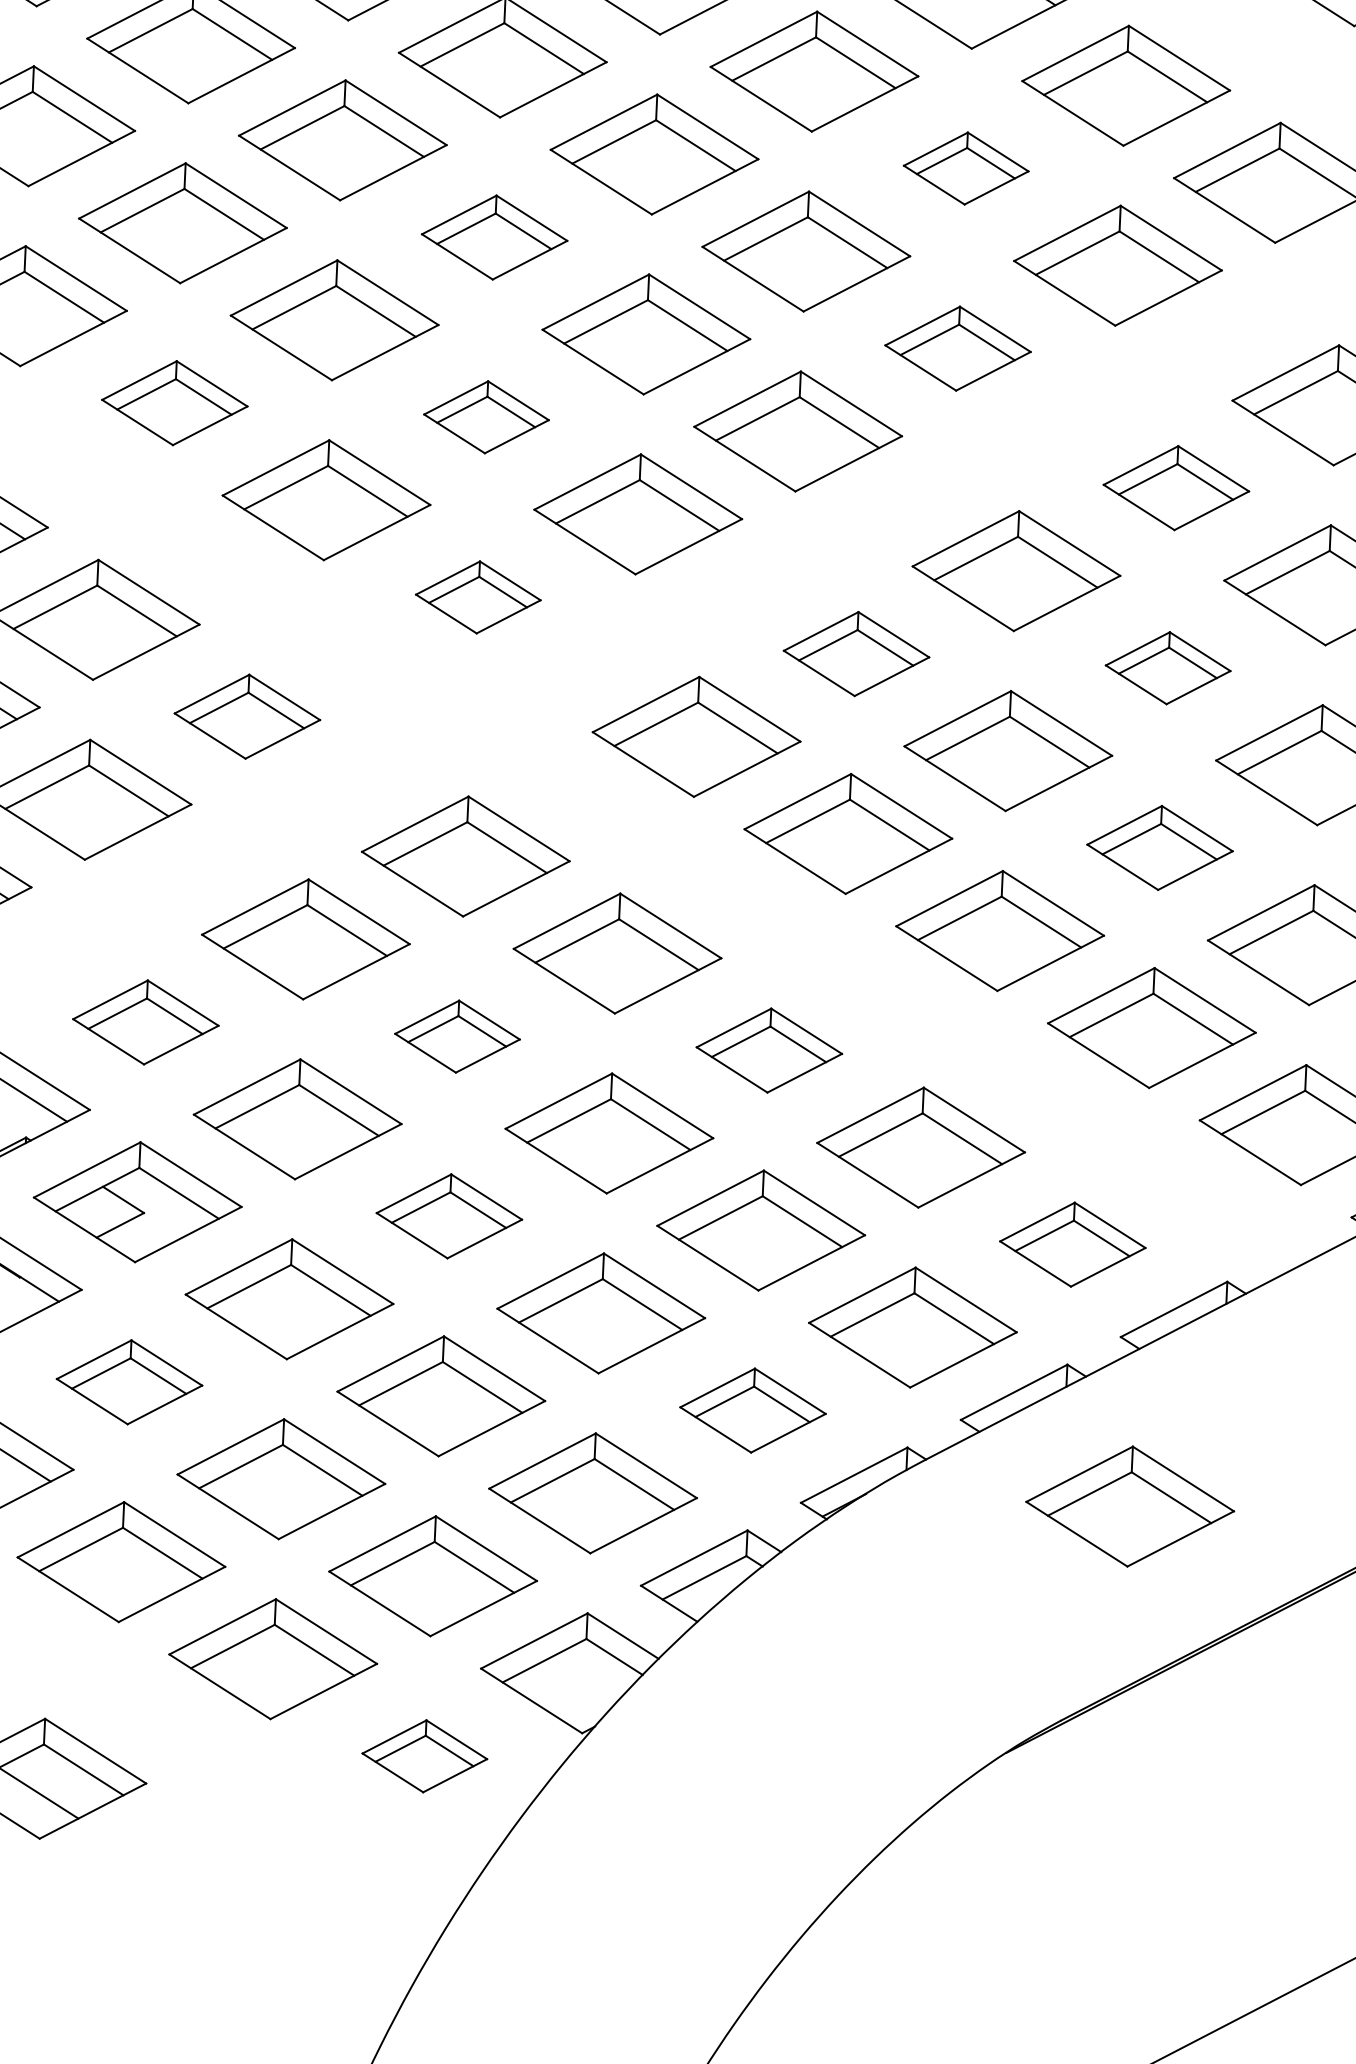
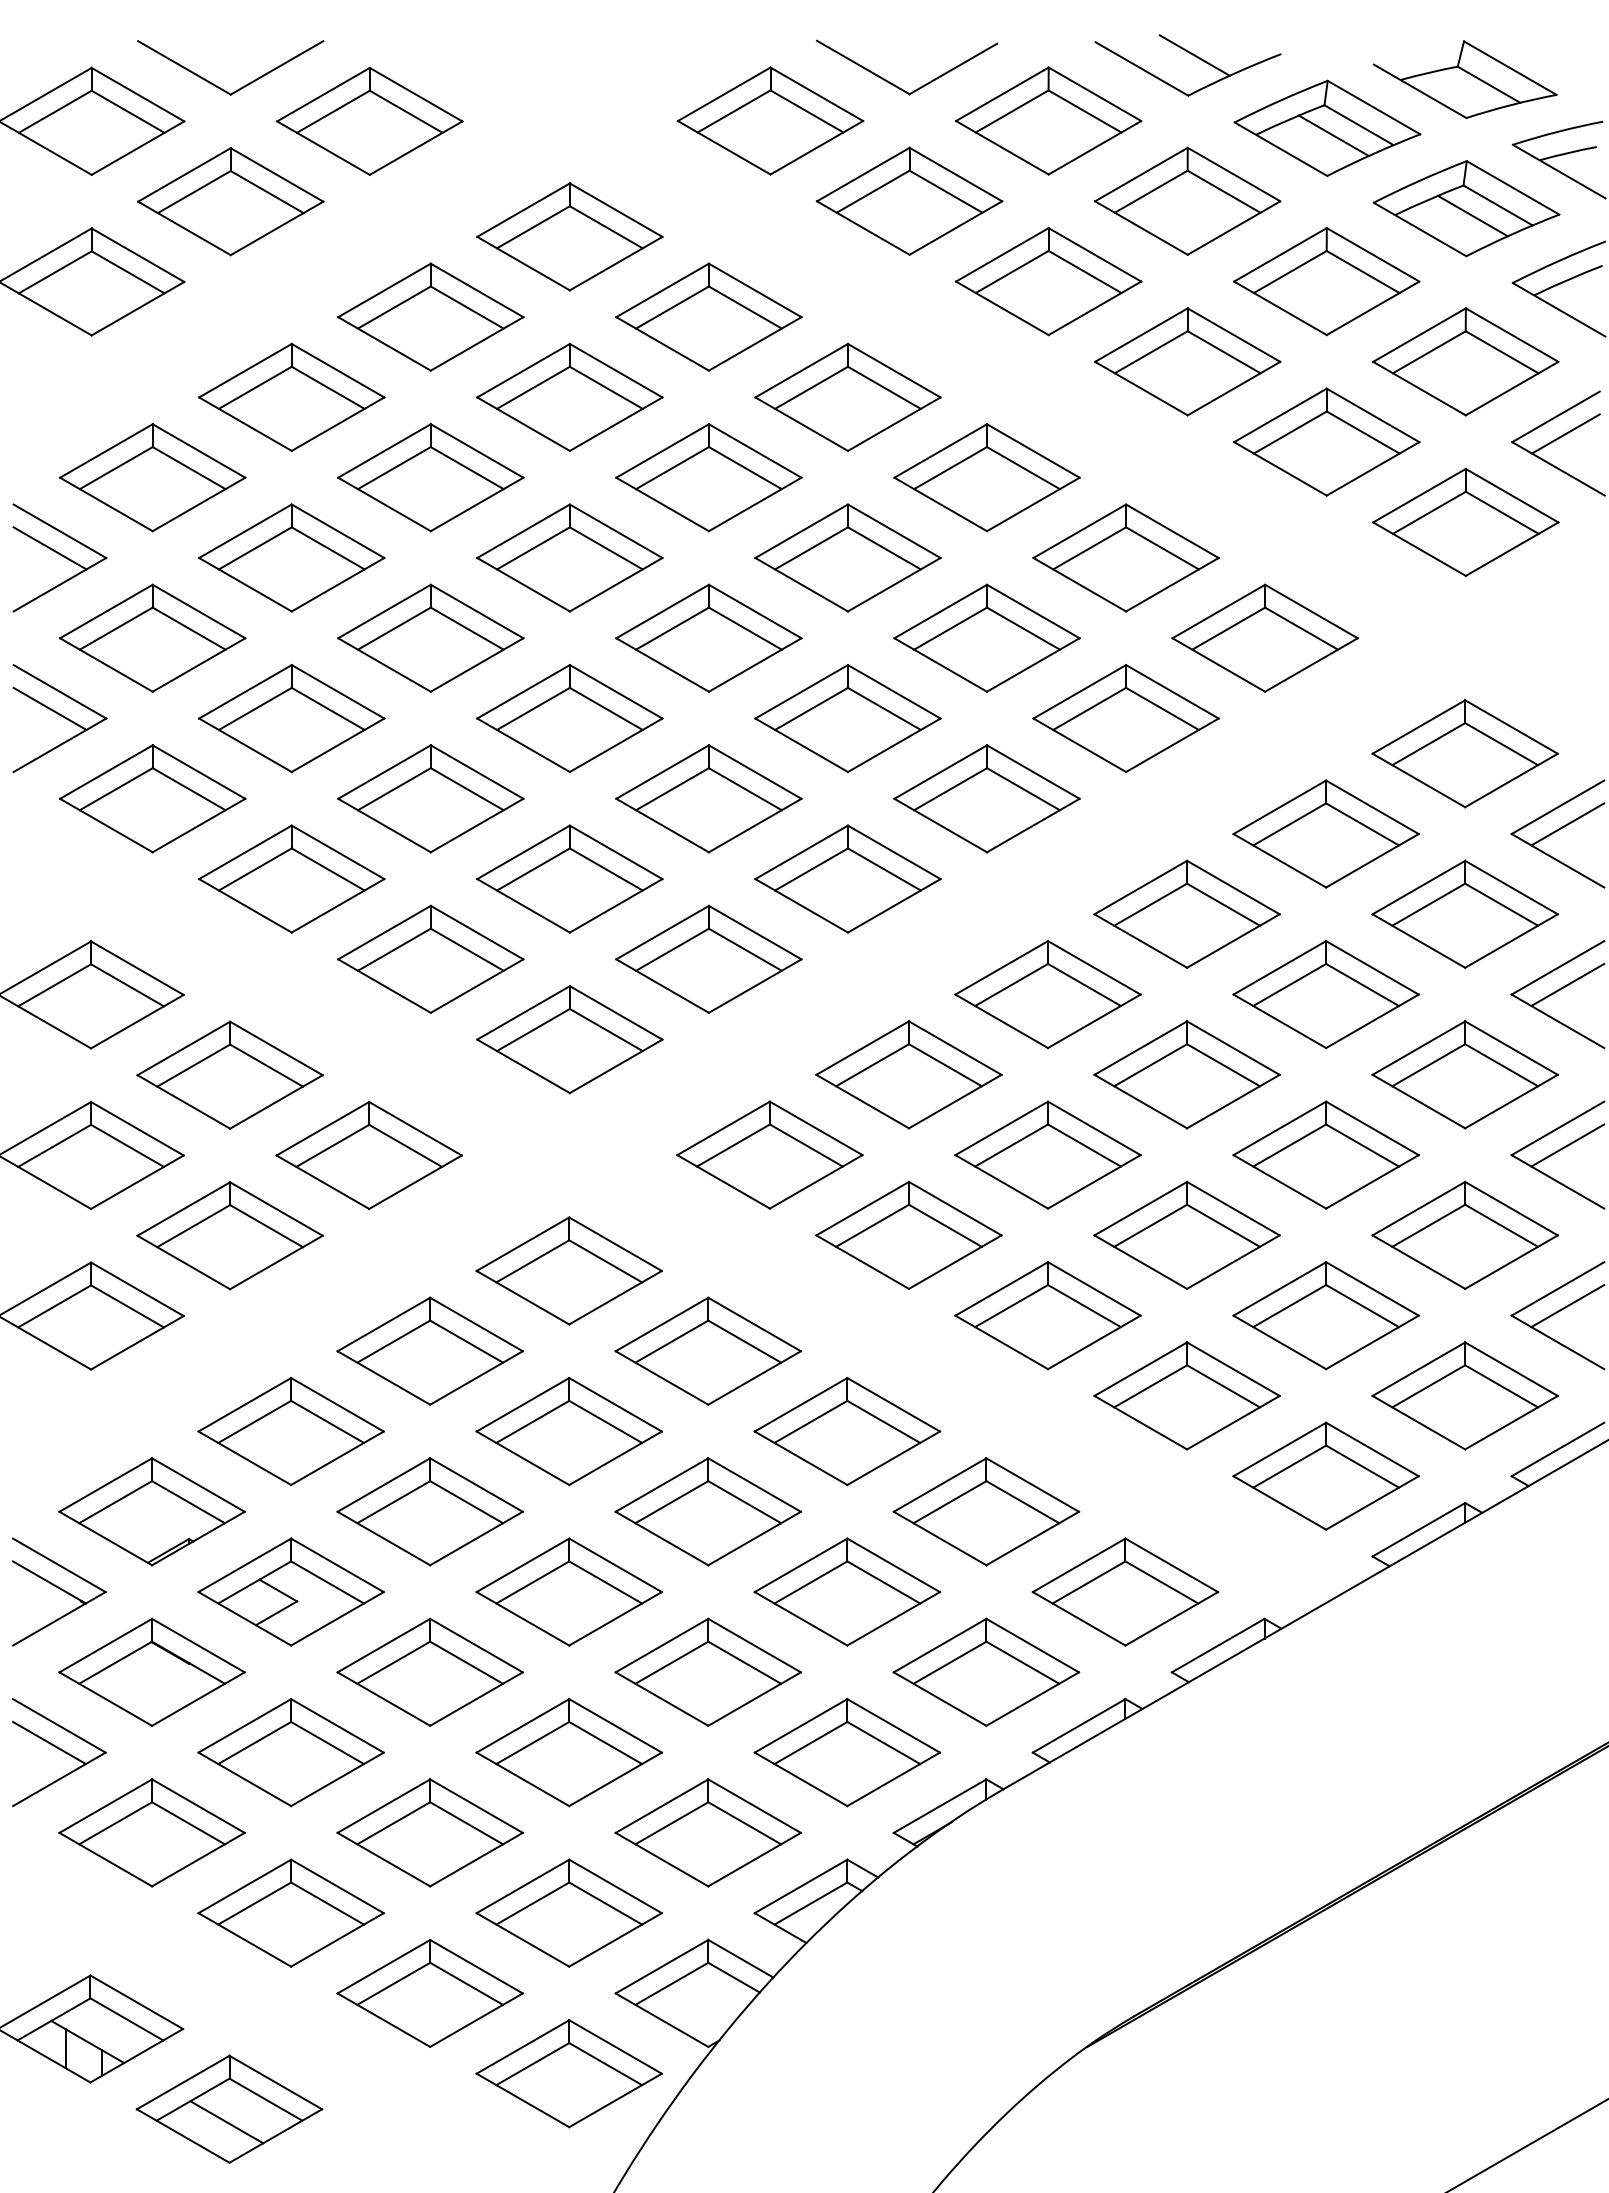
part: (965, 167) -> (986, 637), size x1.67
part: (494, 237) -> (569, 718), size x1.43
part: (957, 348) -> (986, 798), size x1.43
part: (174, 402) -> (291, 878), size x1.43
part: (486, 416) -> (569, 878), size x1.67
part: (1175, 487) -> (1186, 913), size x1.43
part: (477, 597) -> (569, 1039), size x1.67
part: (856, 653) -> (908, 1074), size x1.43
part: (1167, 667) -> (1186, 1074), size x1.67
part: (246, 715) -> (368, 1154), size x1.43
part: (1159, 847) -> (1186, 1234), size x1.43
part: (145, 1022) -> (290, 1431), size x1.43
part: (456, 1036) -> (568, 1431), size x1.67
part: (769, 1050) -> (847, 1431), size x1.43
part: (448, 1215) -> (568, 1591), size x1.43
part: (1072, 1244) -> (1125, 1591), size x1.43
part: (128, 1382) -> (290, 1752), size x1.43
part: (753, 1410) -> (847, 1752), size x1.43
part: (1129, 1506) -> (1186, 1822), removed
part: (424, 1755) -> (568, 2073), size x1.67

